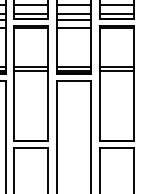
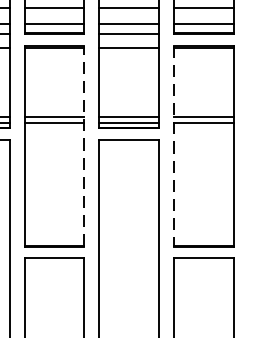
line: (48, 83) -> (84, 145), solid -> dashed
line: (100, 83) -> (175, 145), solid -> dashed

